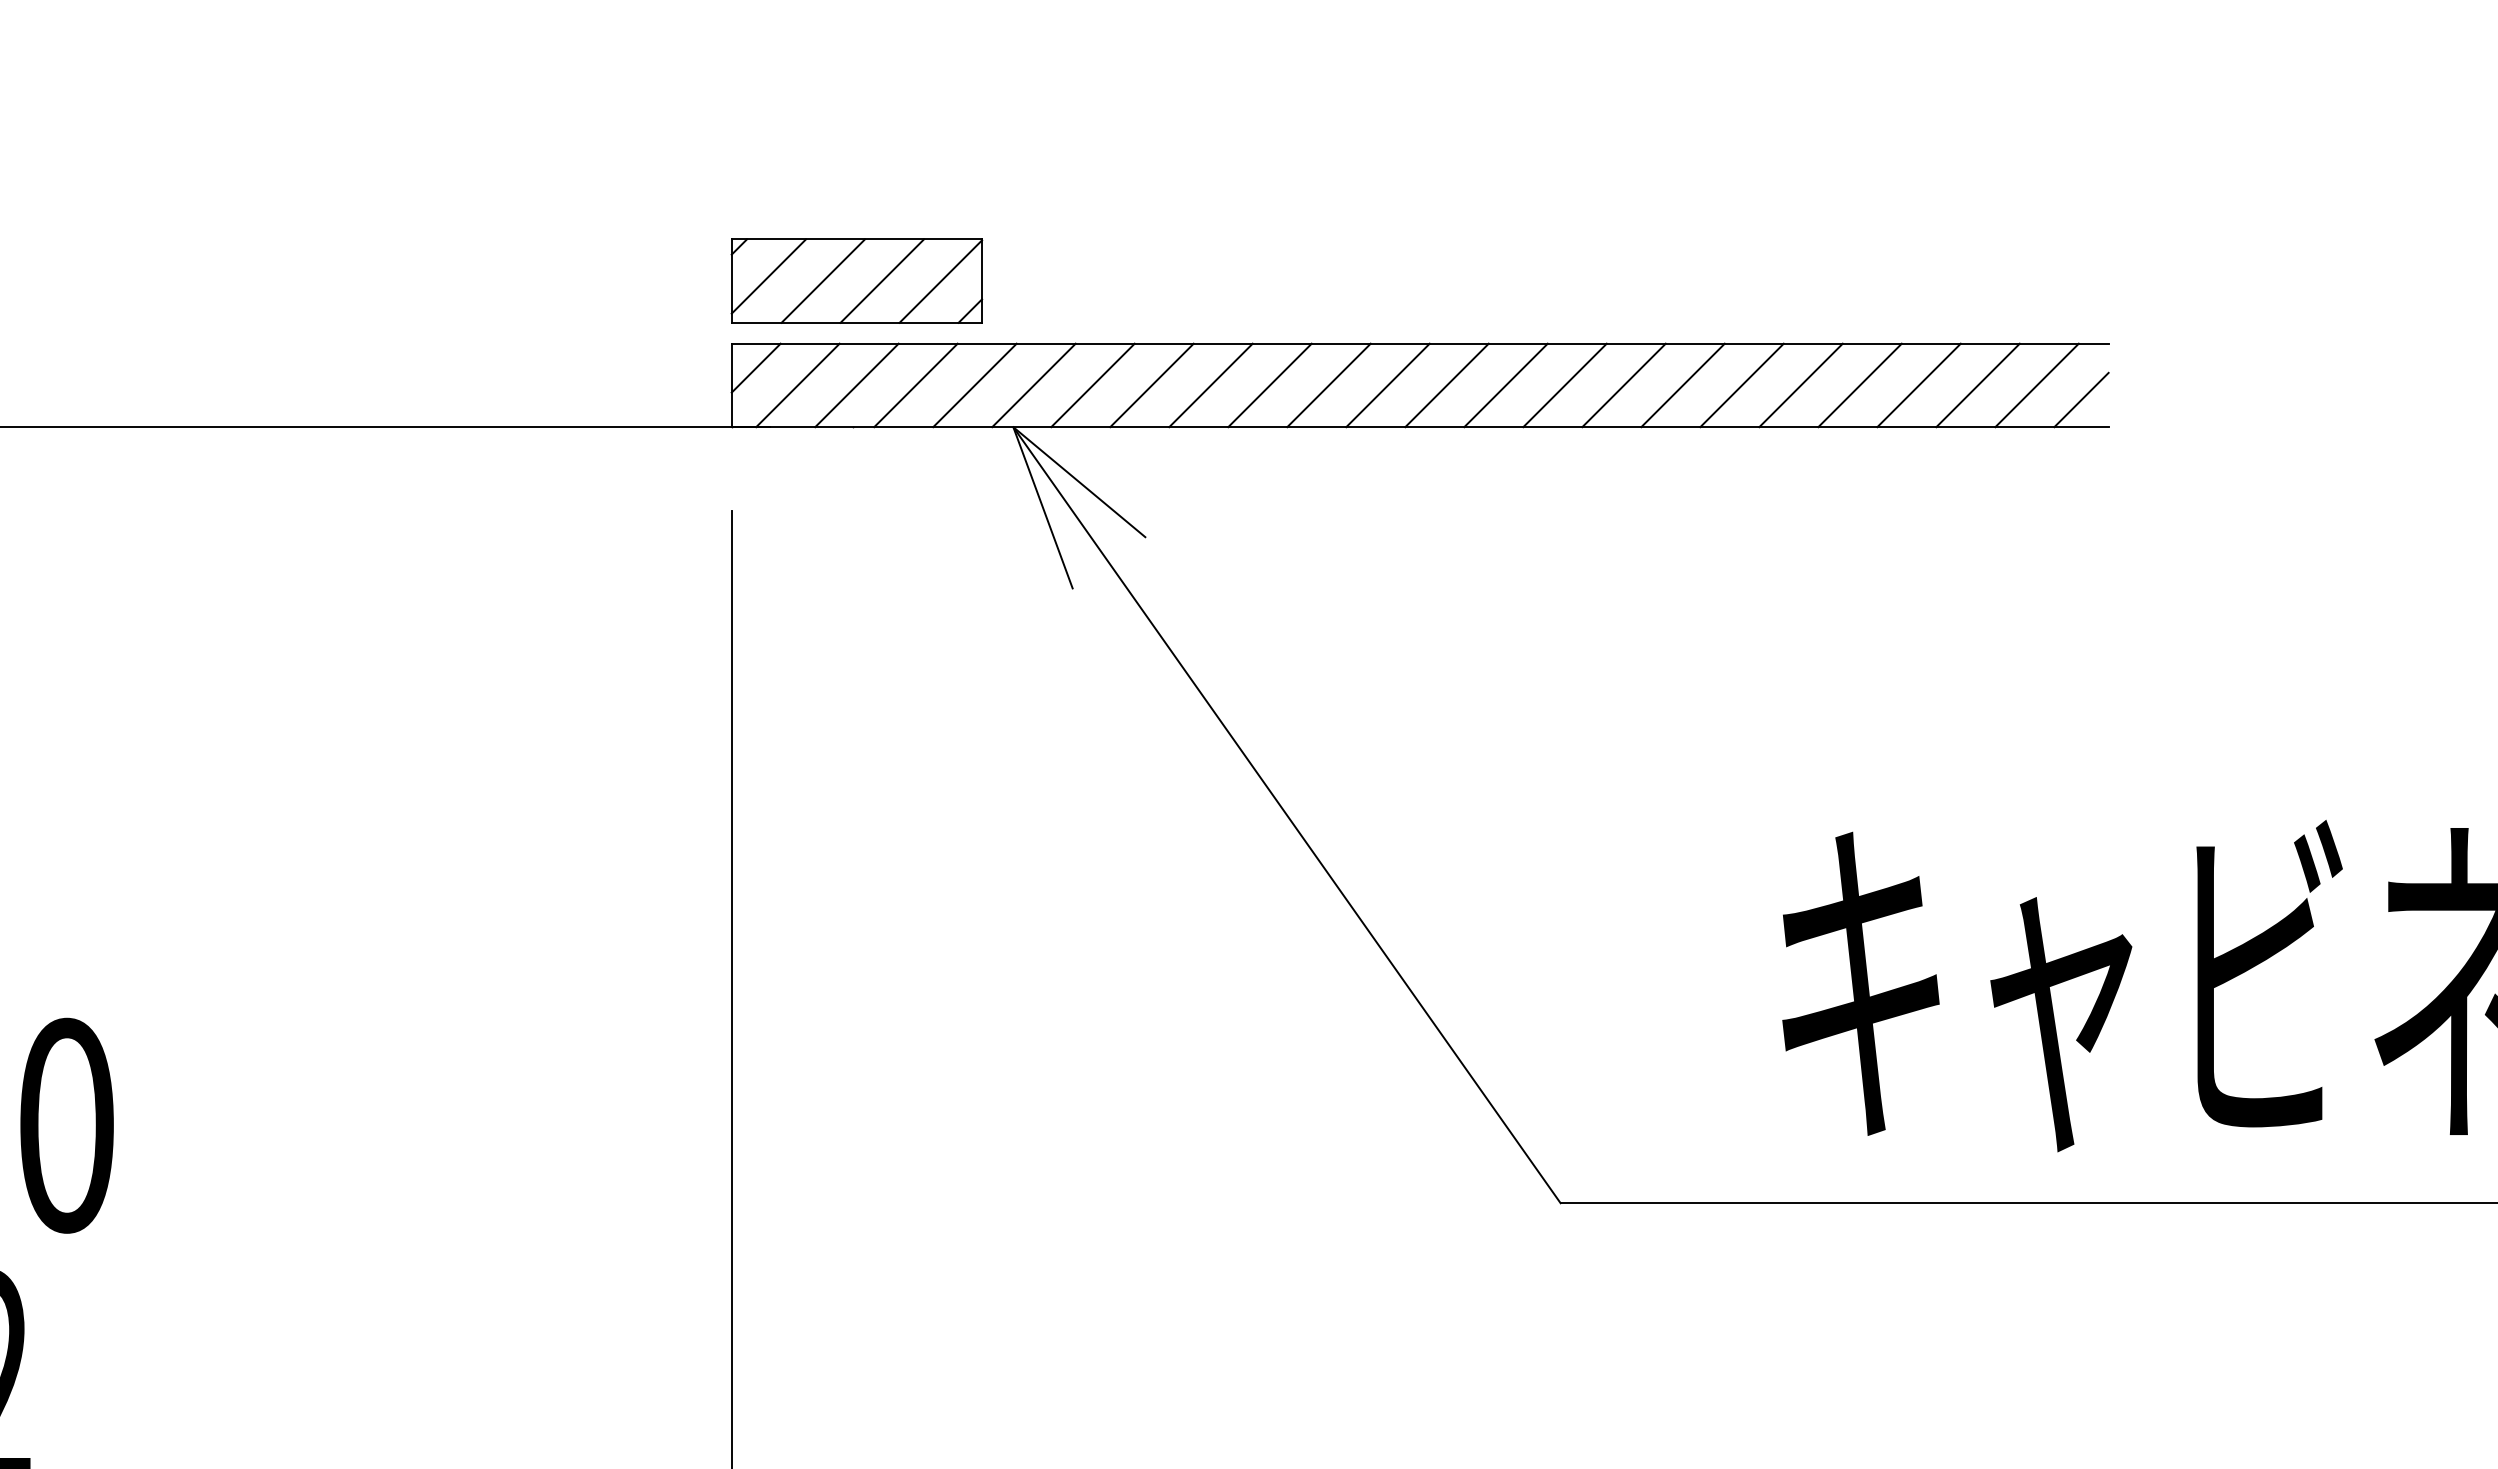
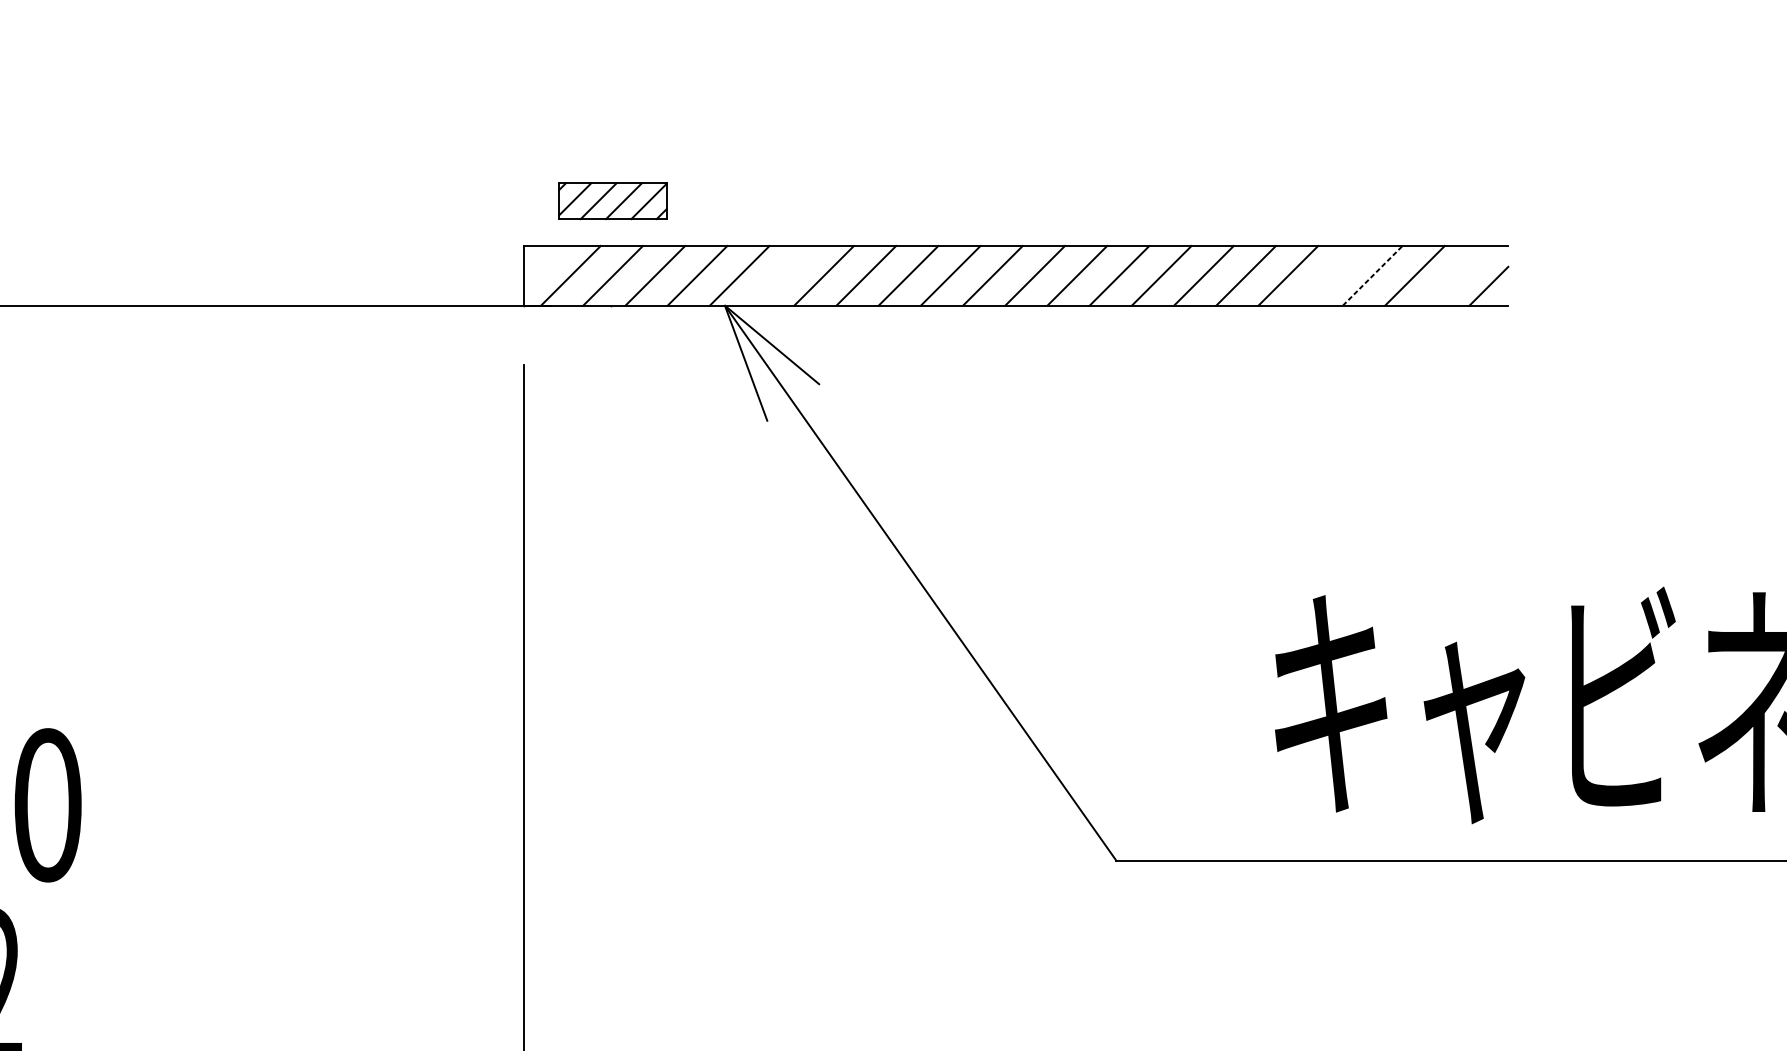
part: (856, 280) -> (612, 200), size x0.6
line: (755, 367) -> (540, 263), removed
line: (1092, 385) -> (781, 275), removed
line: (1859, 385) -> (1330, 275), removed
line: (1919, 385) -> (1373, 275), solid -> dashed
line: (2036, 385) -> (1456, 275), removed

